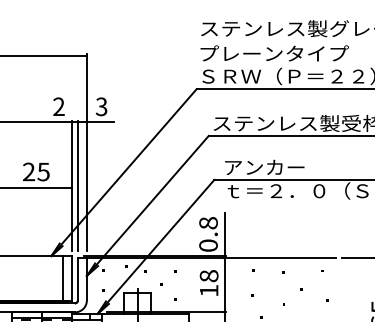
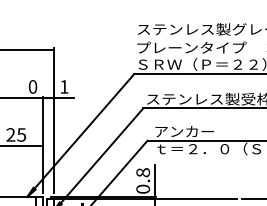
text: (58, 106) -> (32, 86), 2 -> 0
text: (101, 106) -> (64, 86), 3 -> 1
line: (77, 185) -> (46, 144), removed

